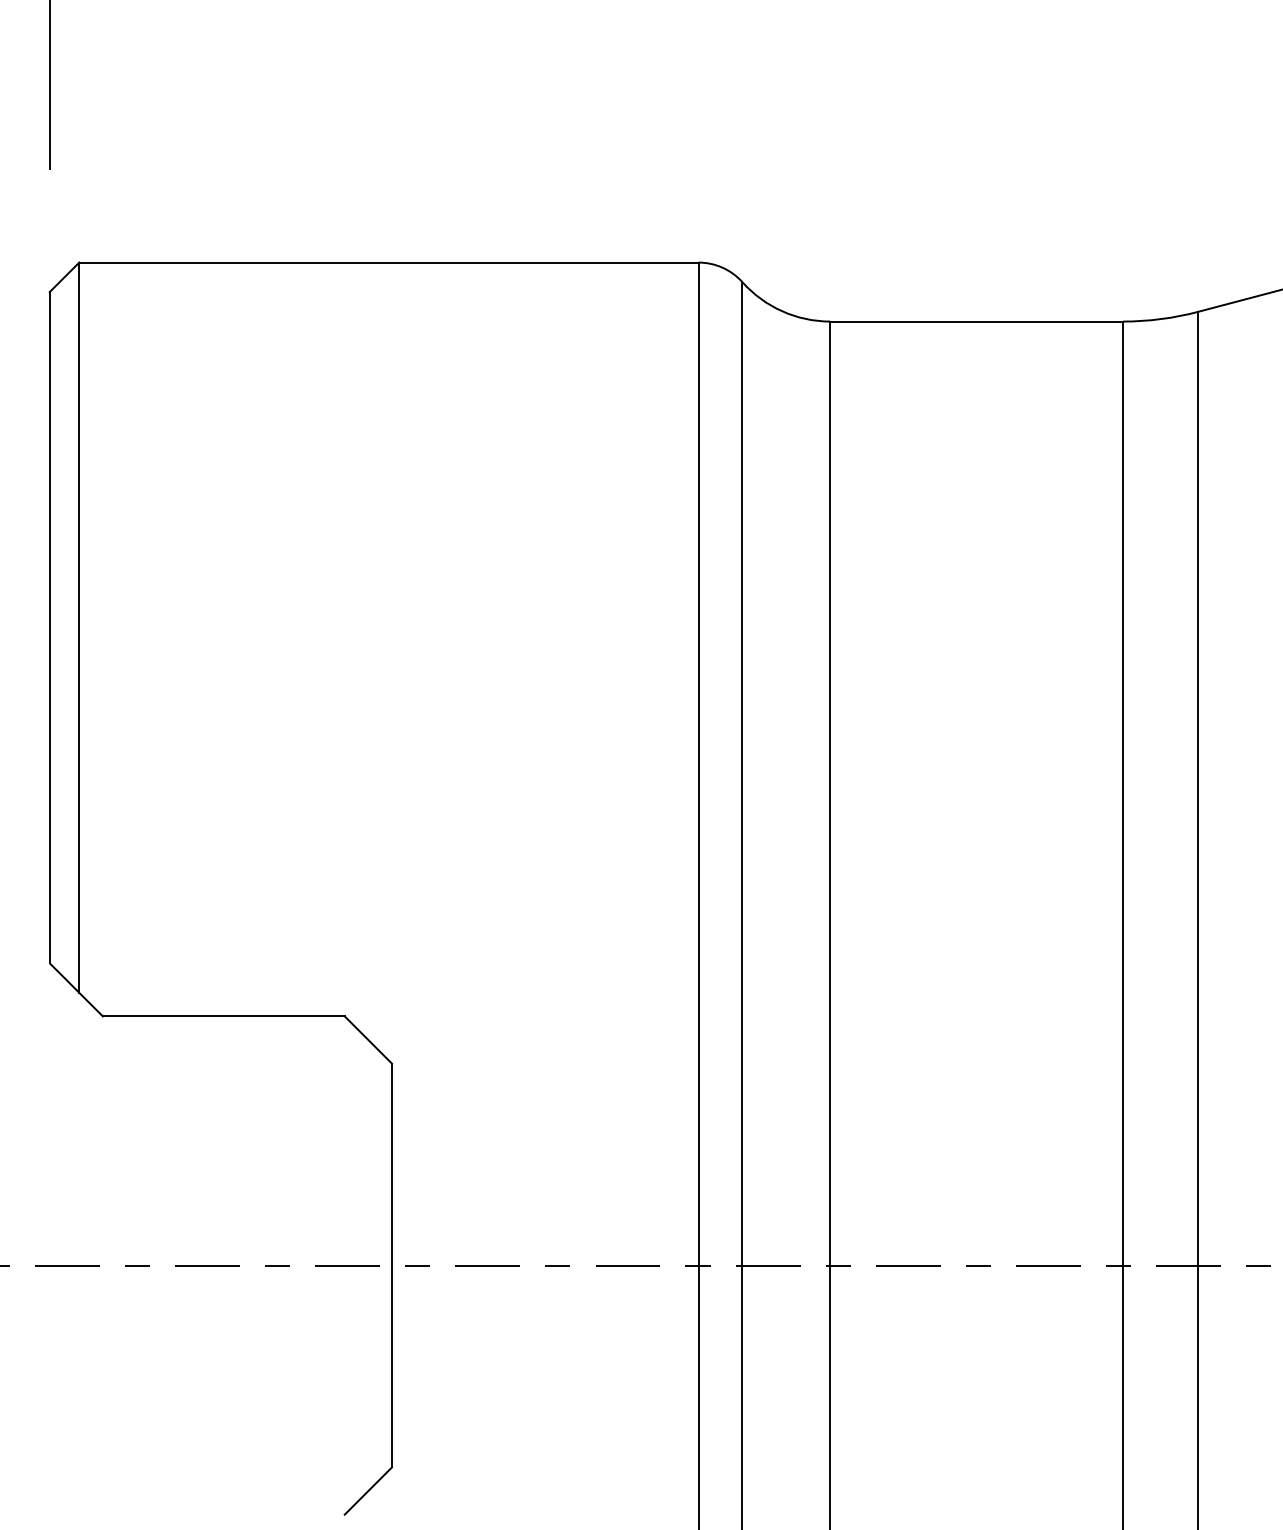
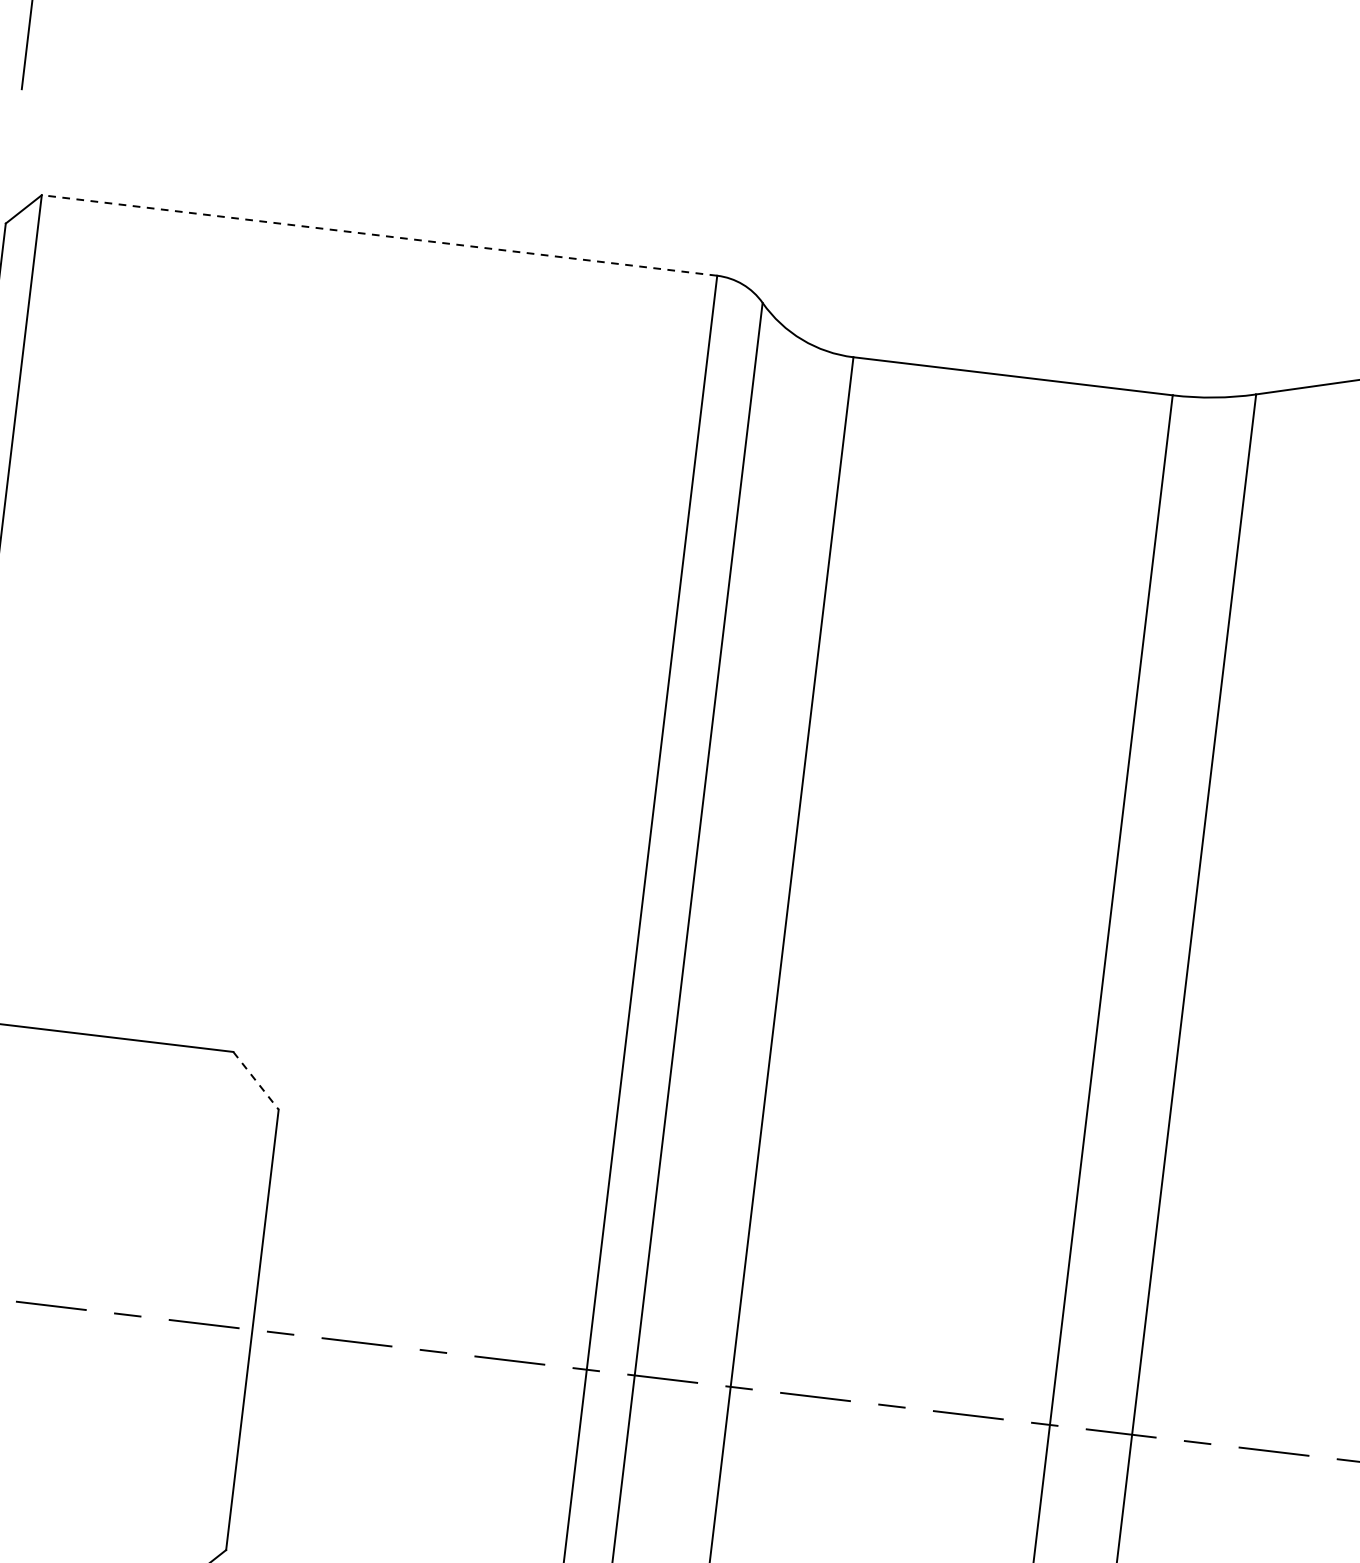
line: (388, 262) -> (379, 235), solid -> dashed
line: (368, 1040) -> (256, 1081), solid -> dashed

